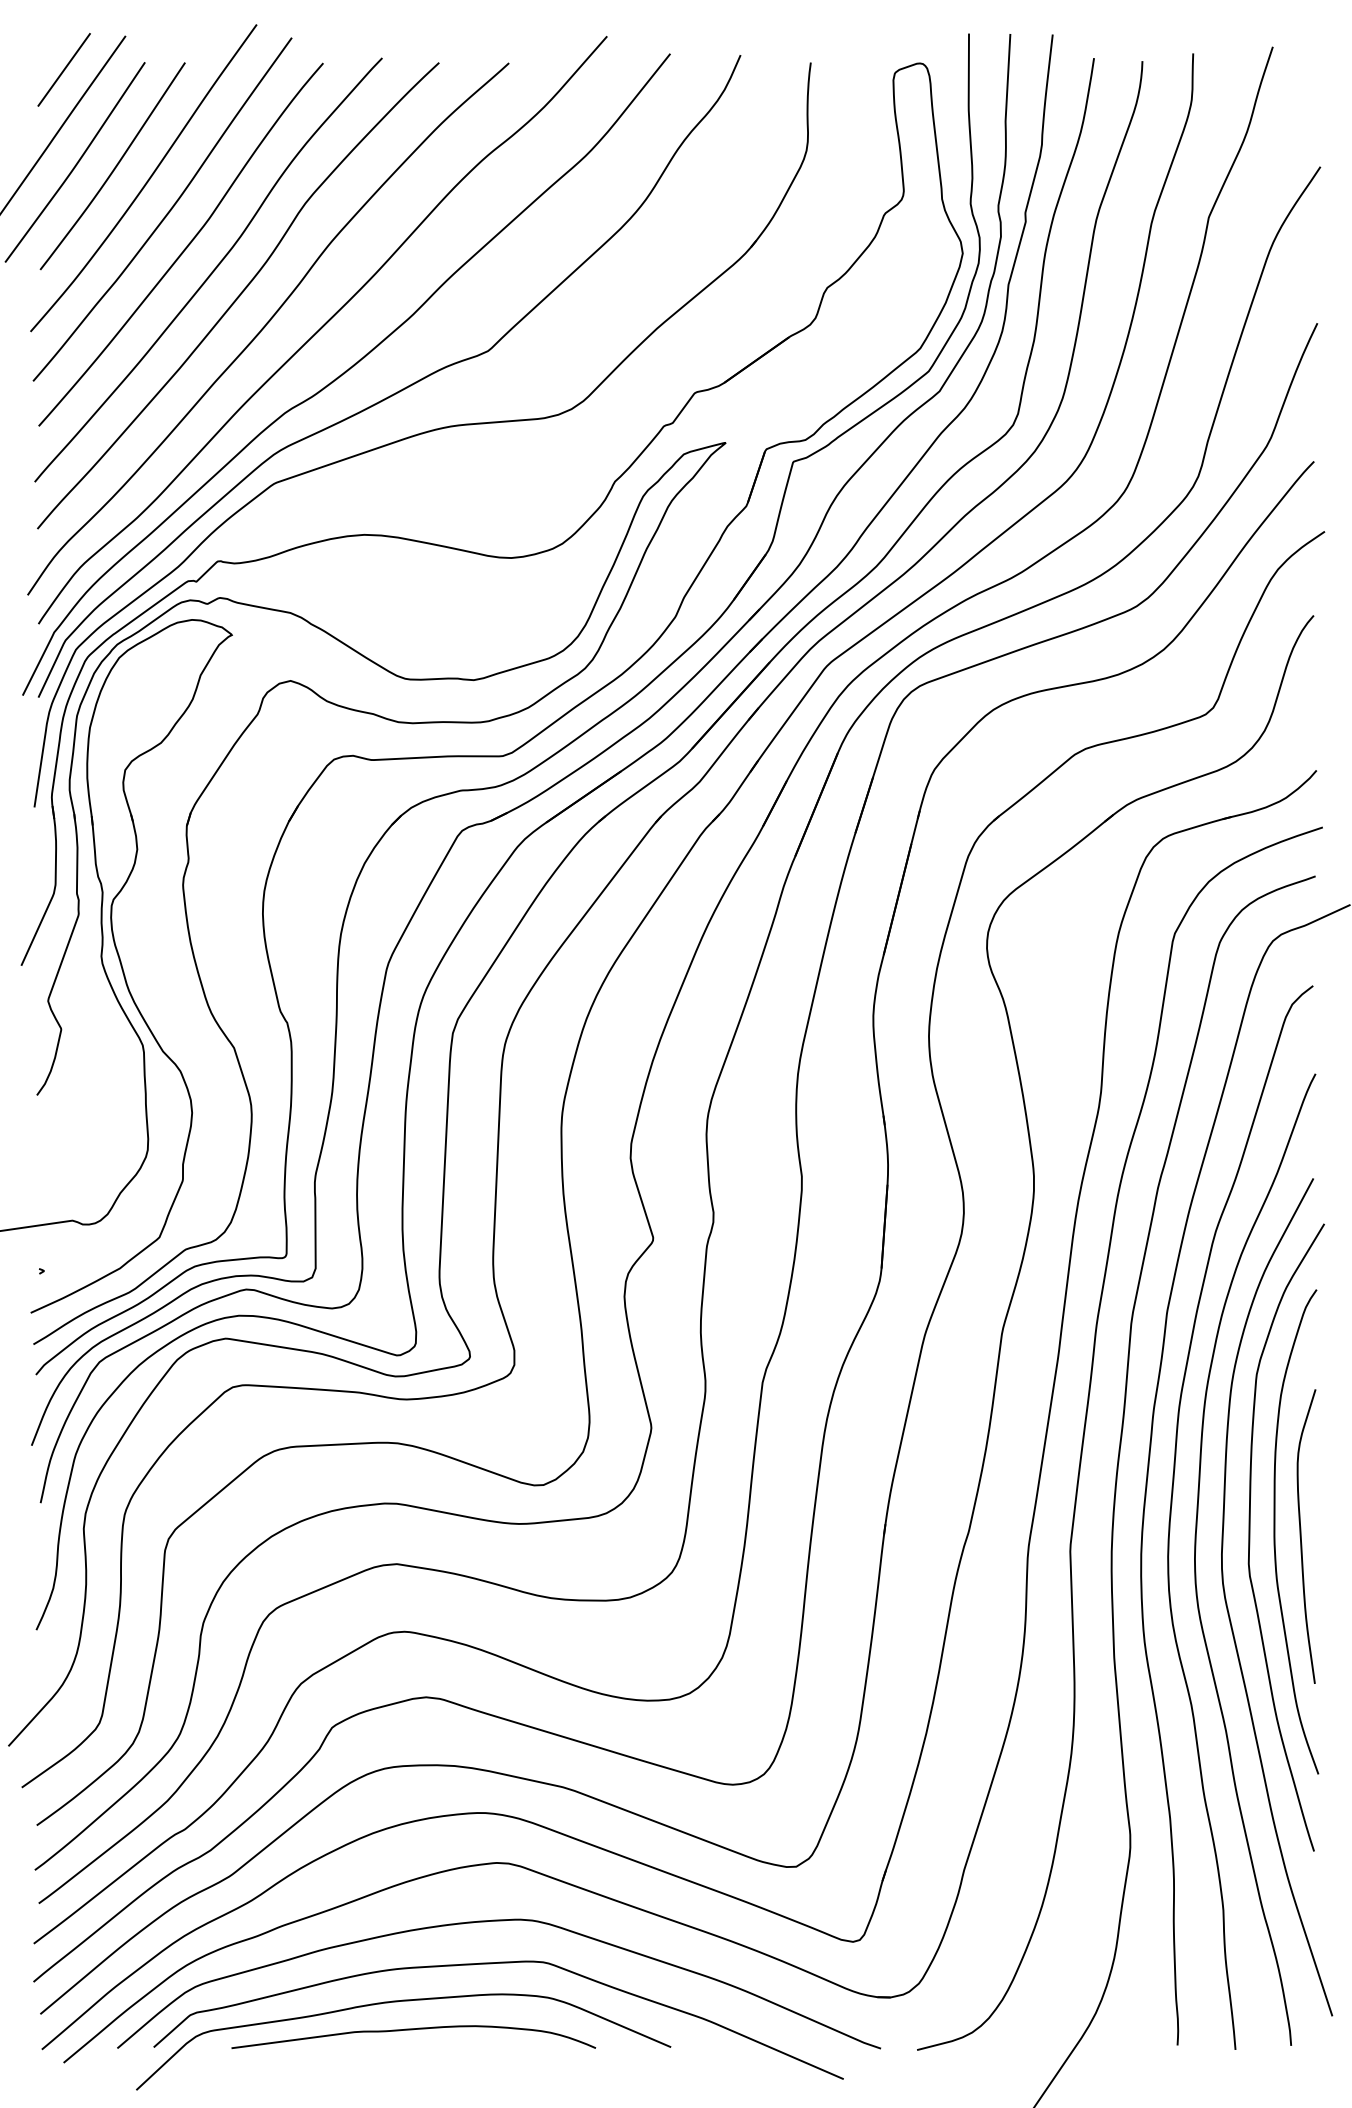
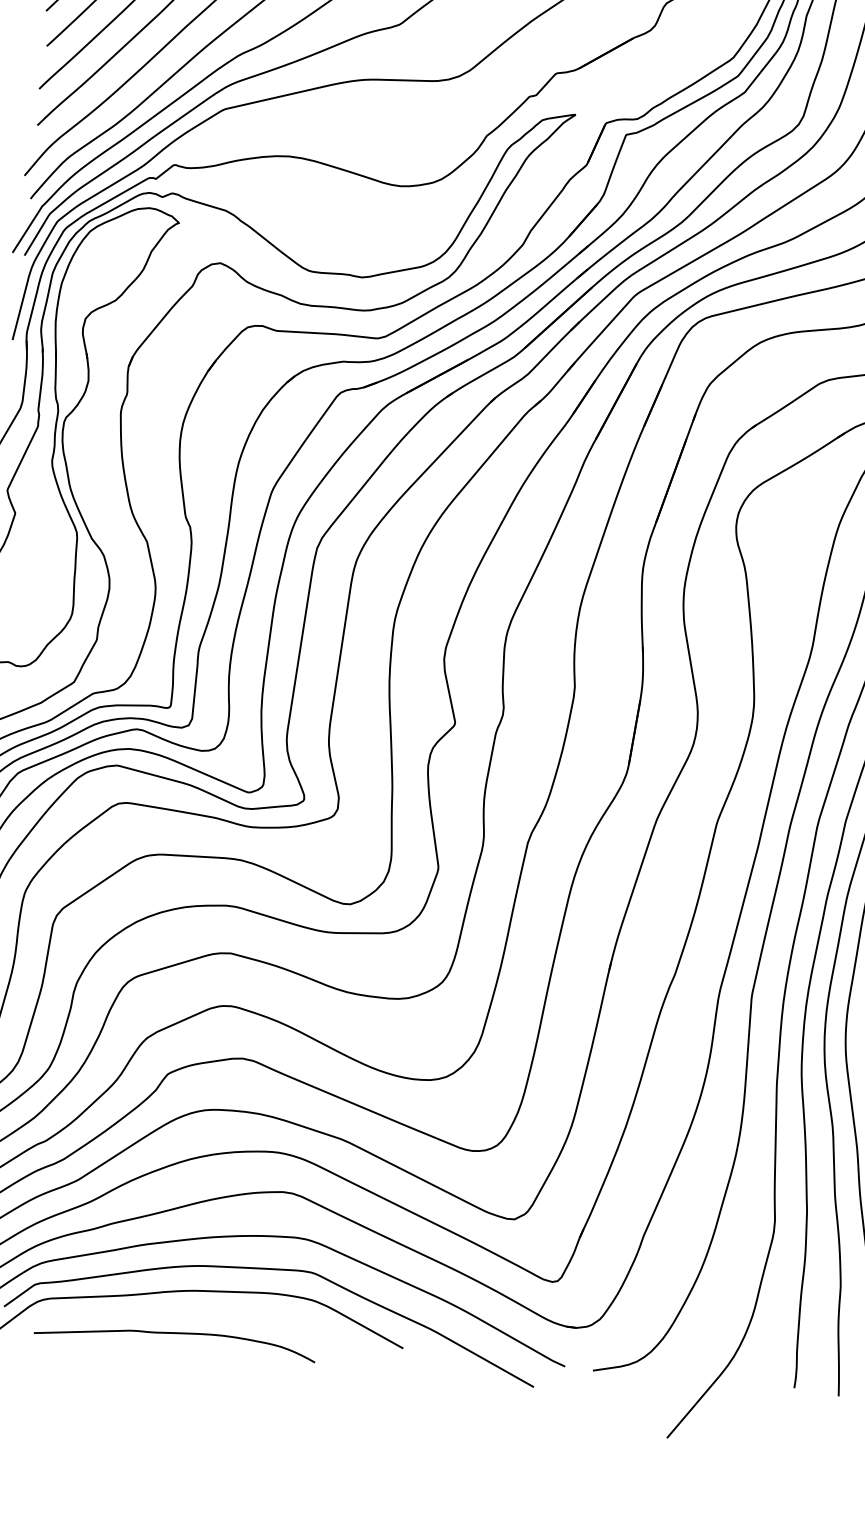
curve: (413, 2030) -> (175, 1334), moved

